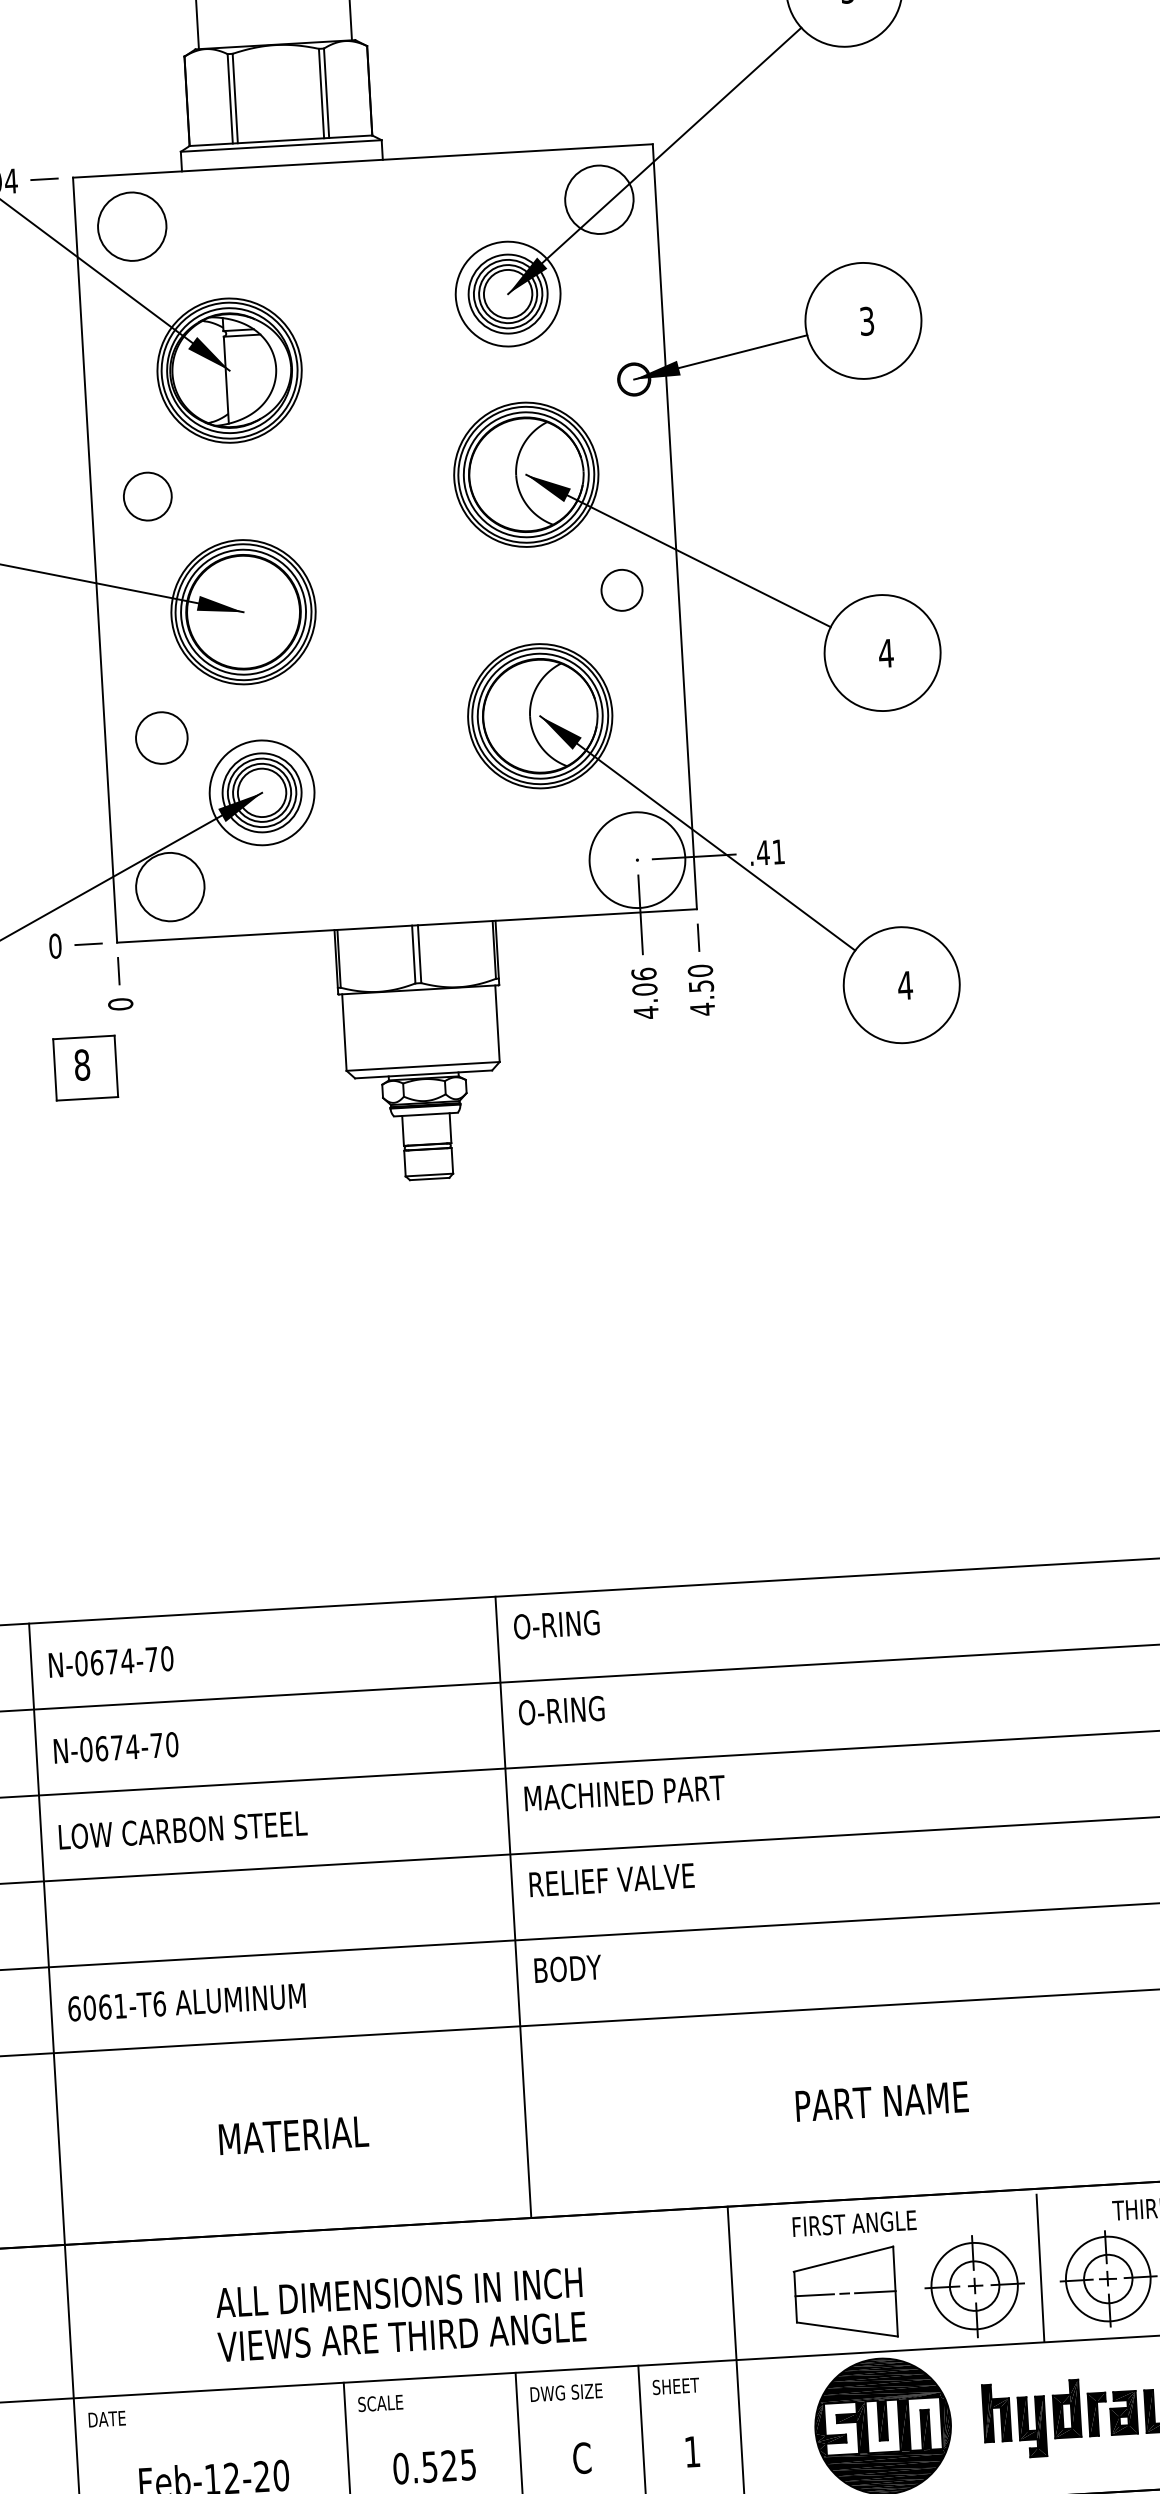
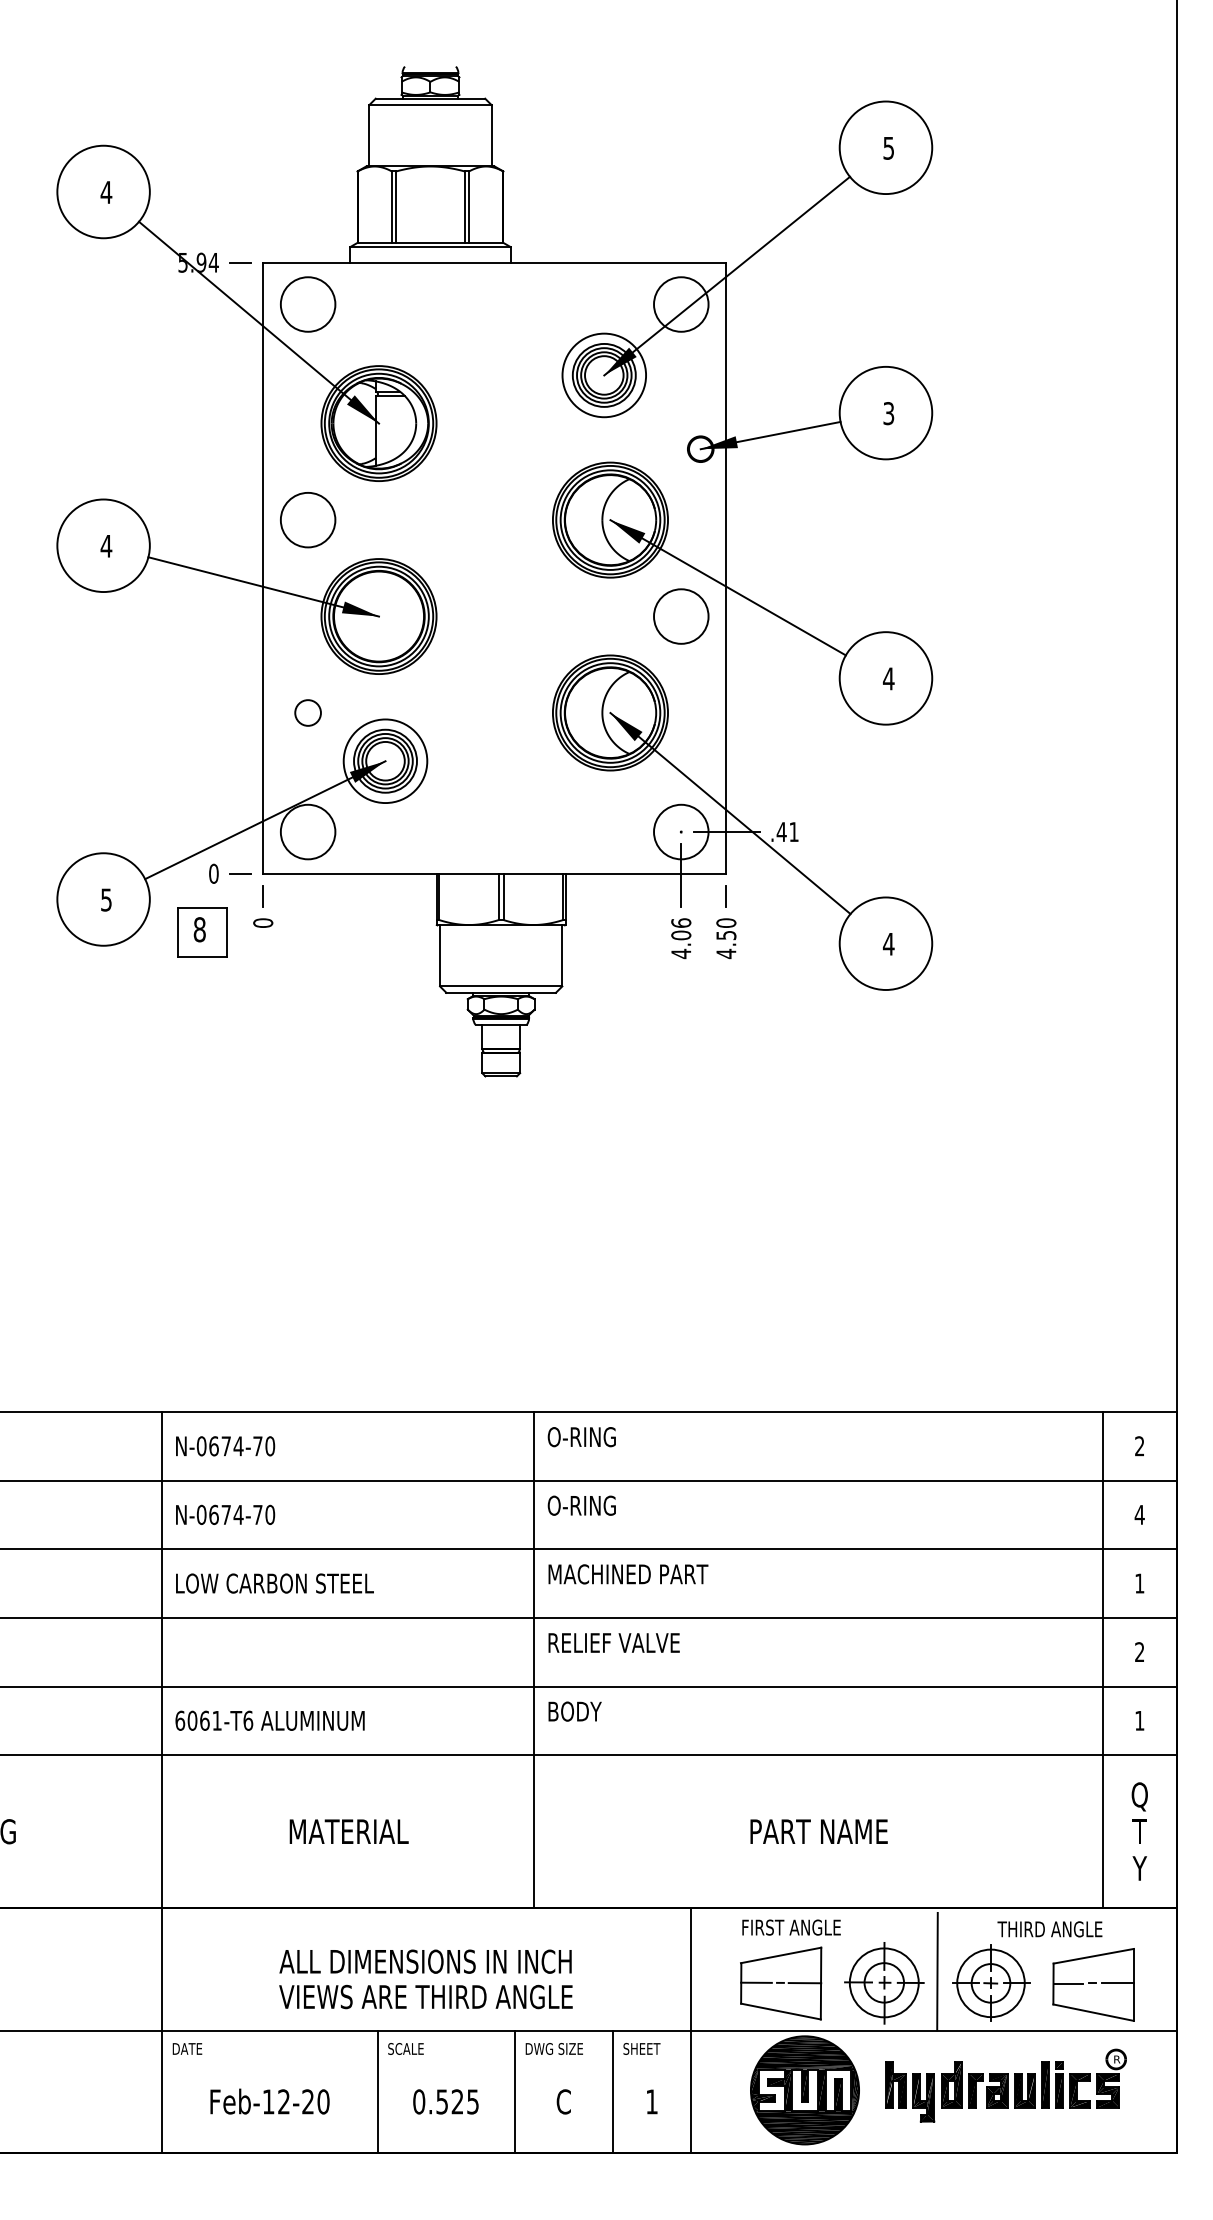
circle: (146, 495) -> (307, 519), size x1.43
circle: (622, 590) -> (681, 616), size x1.67
circle: (160, 737) -> (307, 712), size x0.62
circle: (637, 859) -> (681, 831), size x0.71
part: (85, 1068) -> (202, 932), moved

